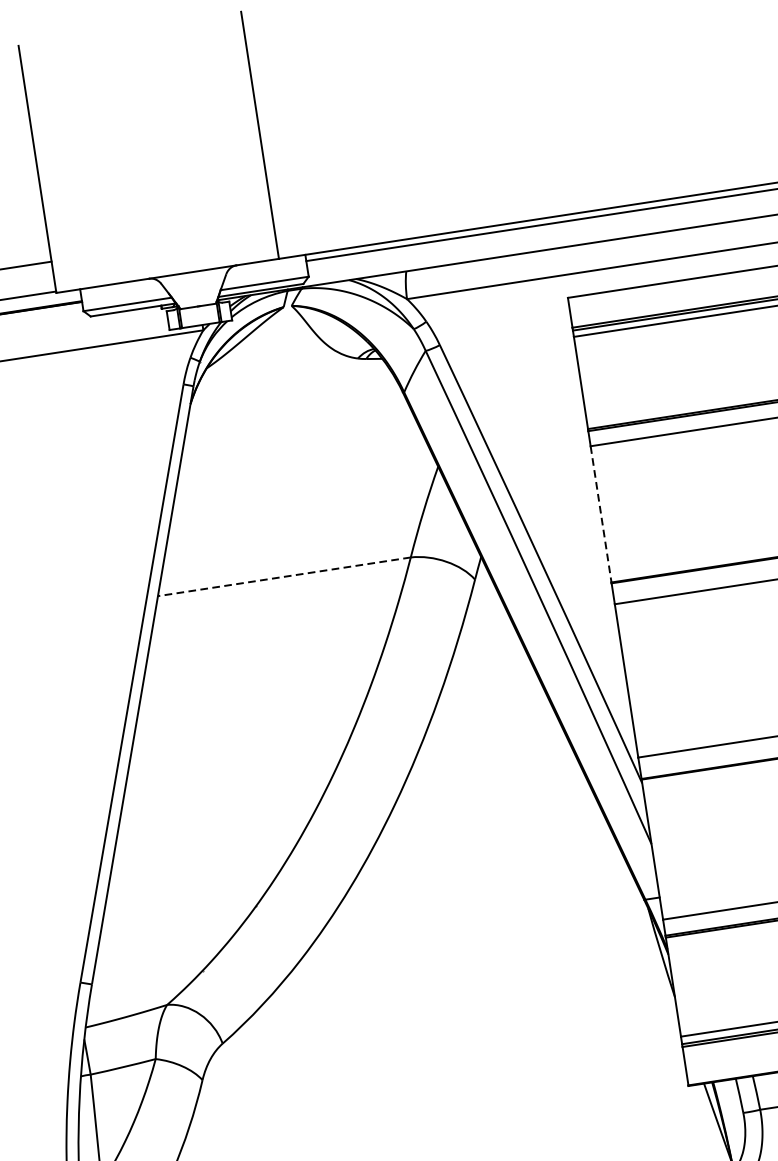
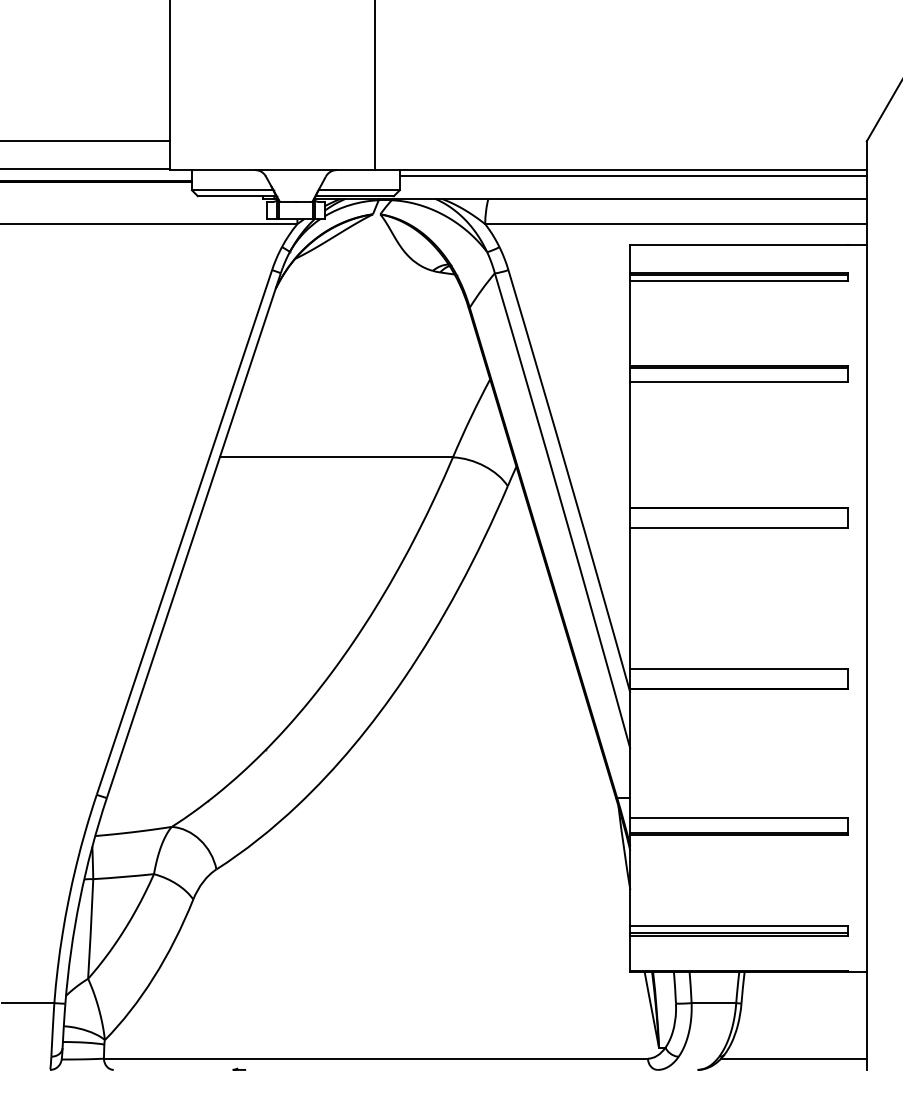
line: (601, 514) -> (630, 444), dashed -> solid
line: (284, 576) -> (336, 457), dashed -> solid

